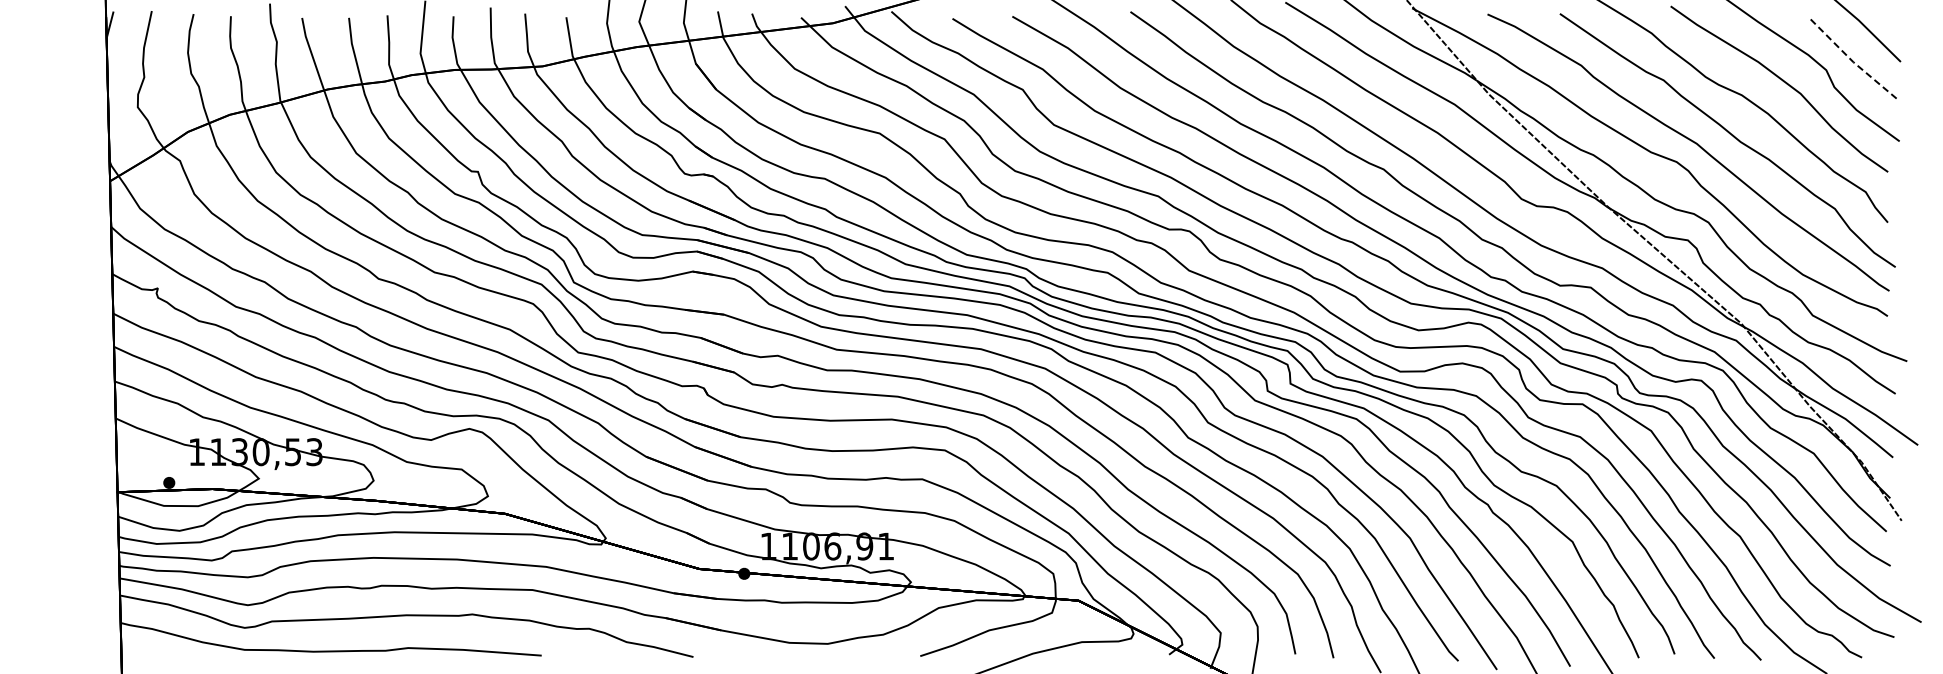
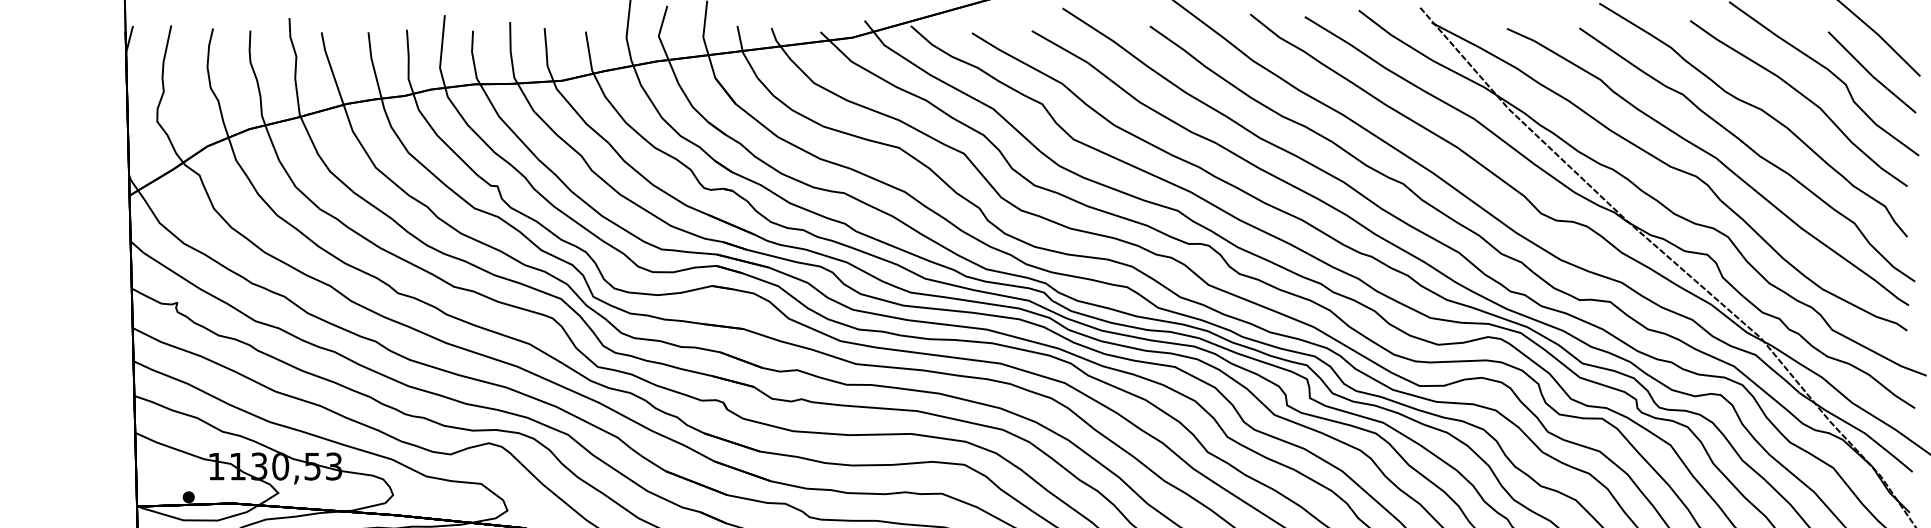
line: (1851, 60) -> (1870, 74), dashed -> solid

